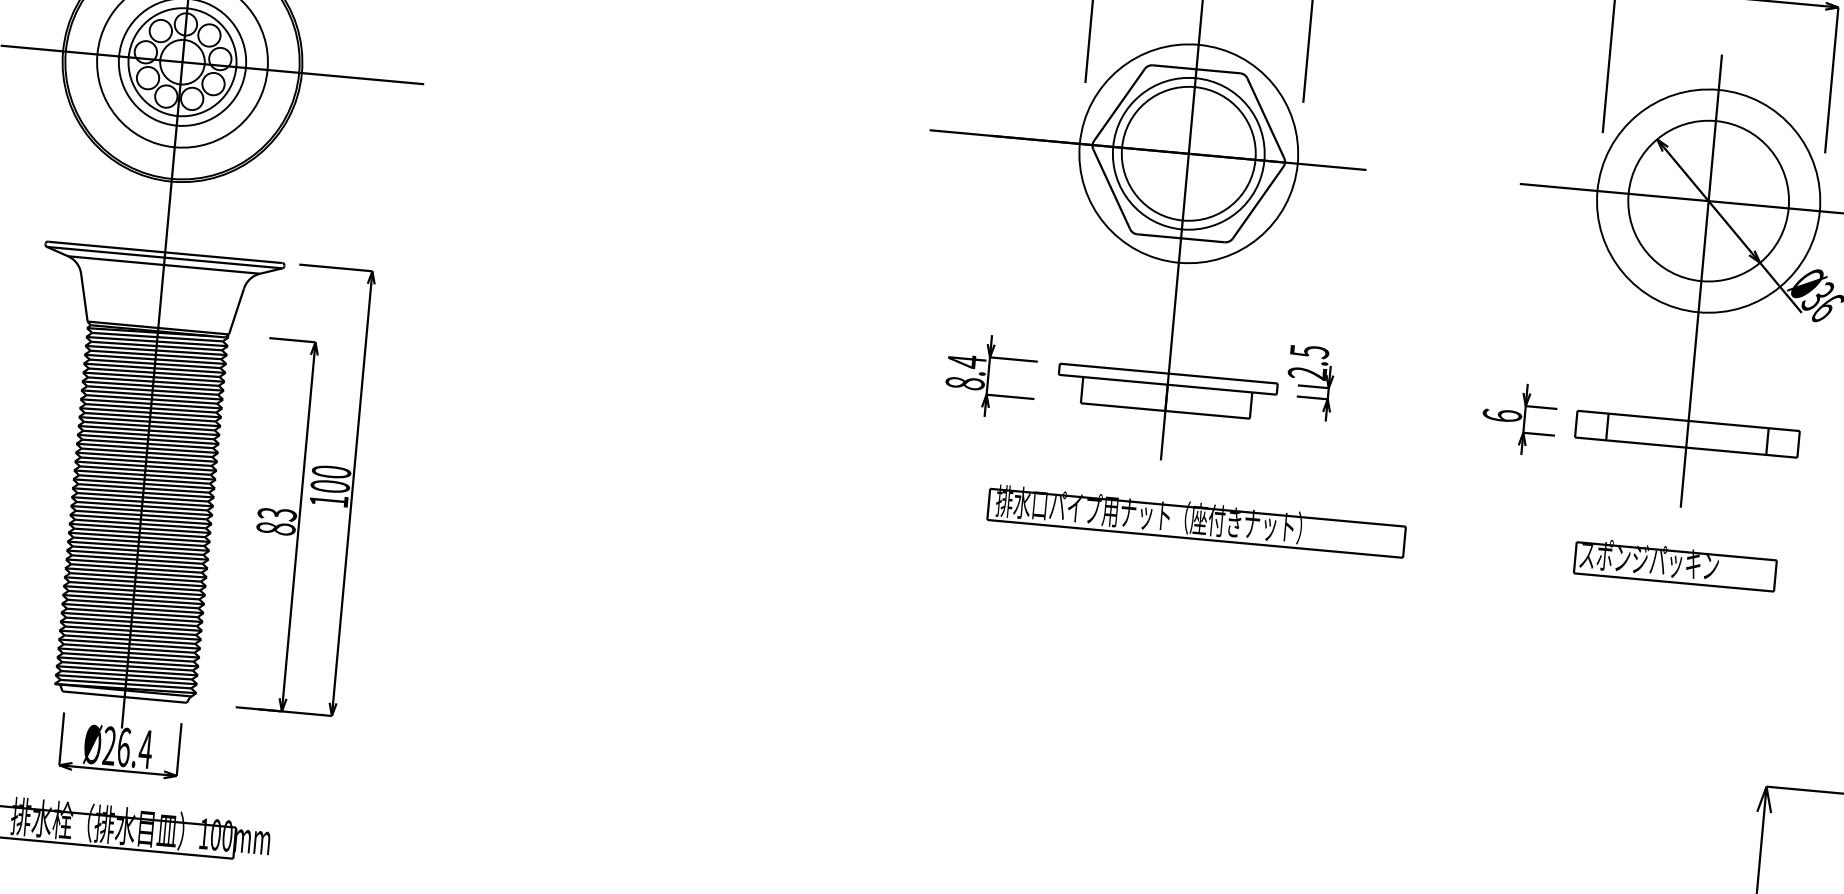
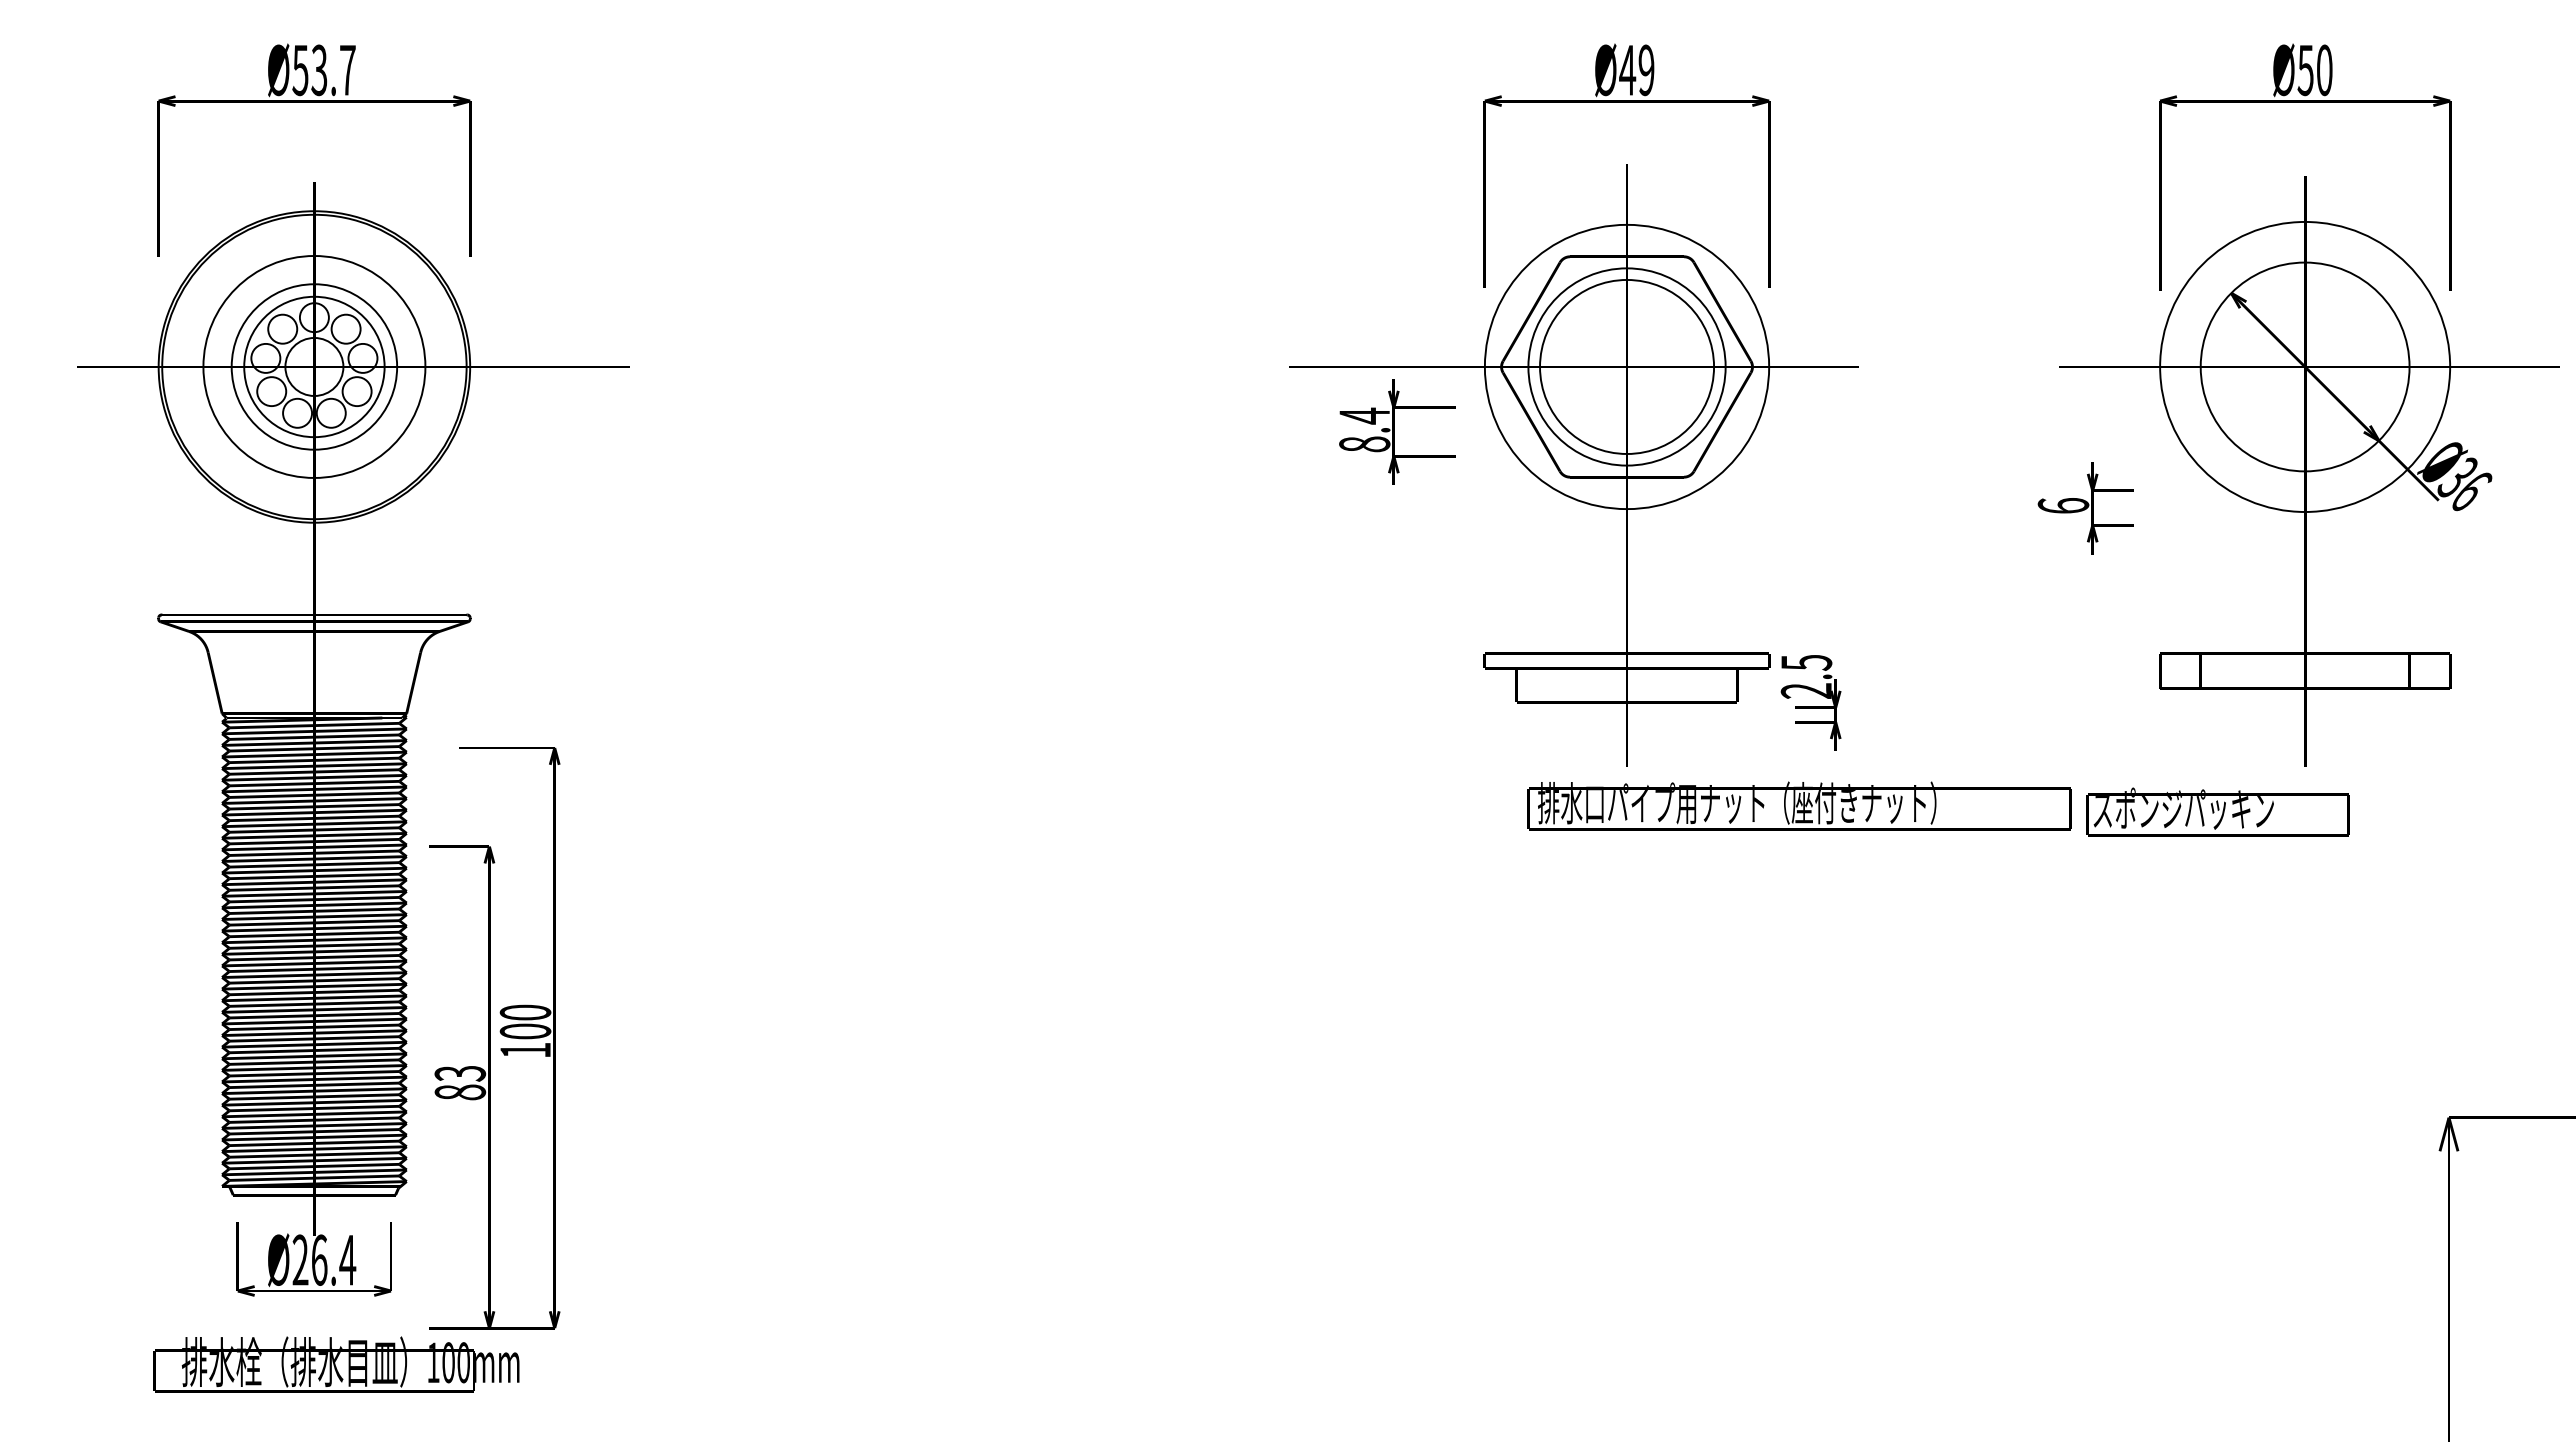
text: (991, 375) -> (1397, 431), moved
text: (1309, 382) -> (1810, 702), moved
text: (1519, 419) -> (2085, 508), moved
text: (305, 489) -> (494, 1038), moved
text: (1196, 520) -> (1799, 805), moved
text: (1675, 564) -> (2217, 811), moved

